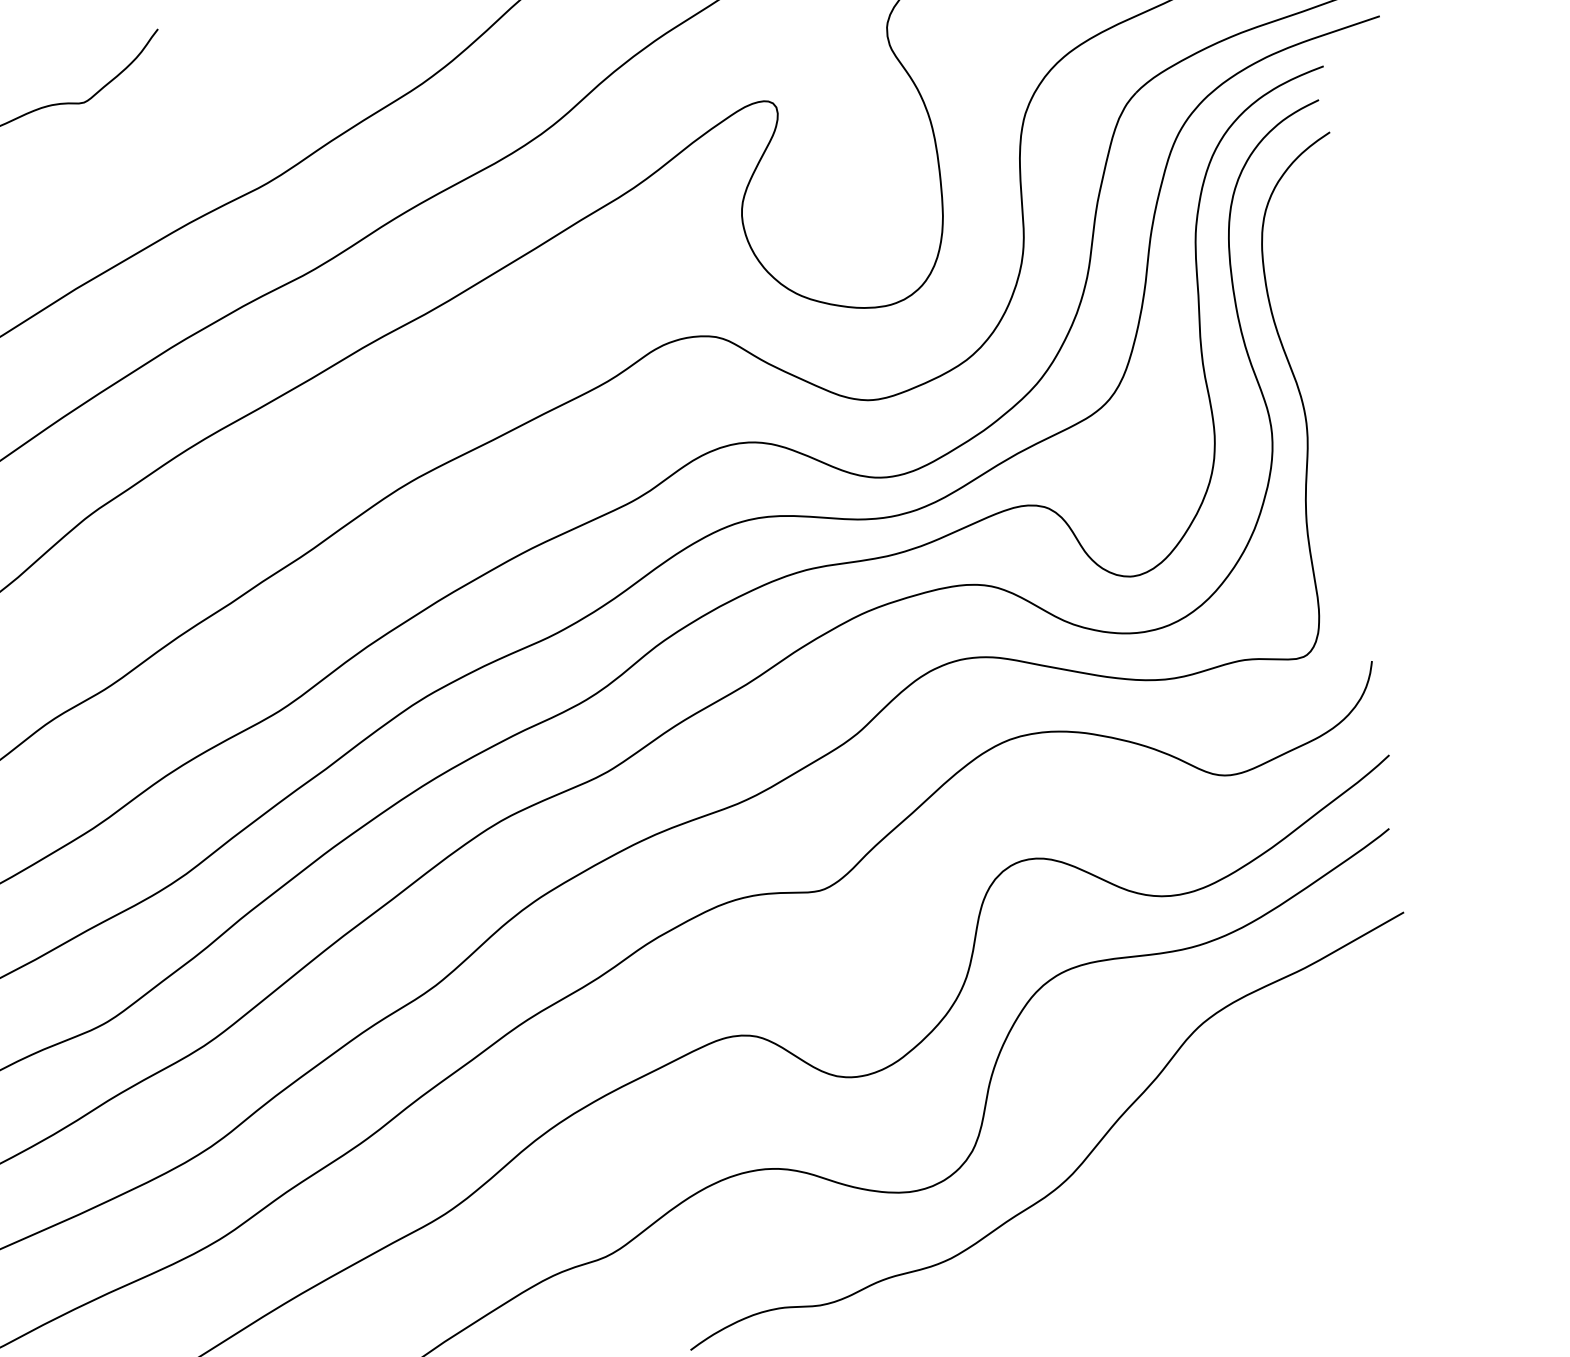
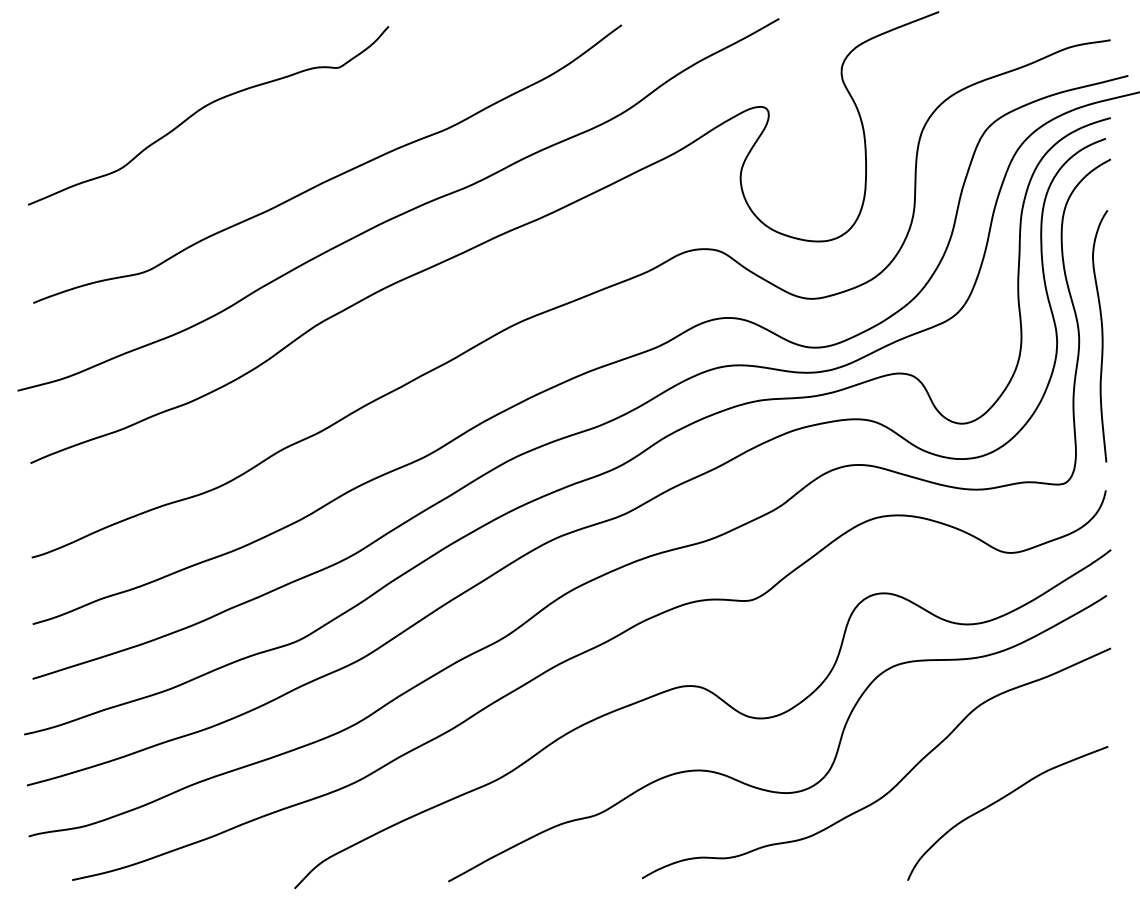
curve: (1341, 416) -> (1101, 336), added
curve: (1250, 1171) -> (1000, 800), added

